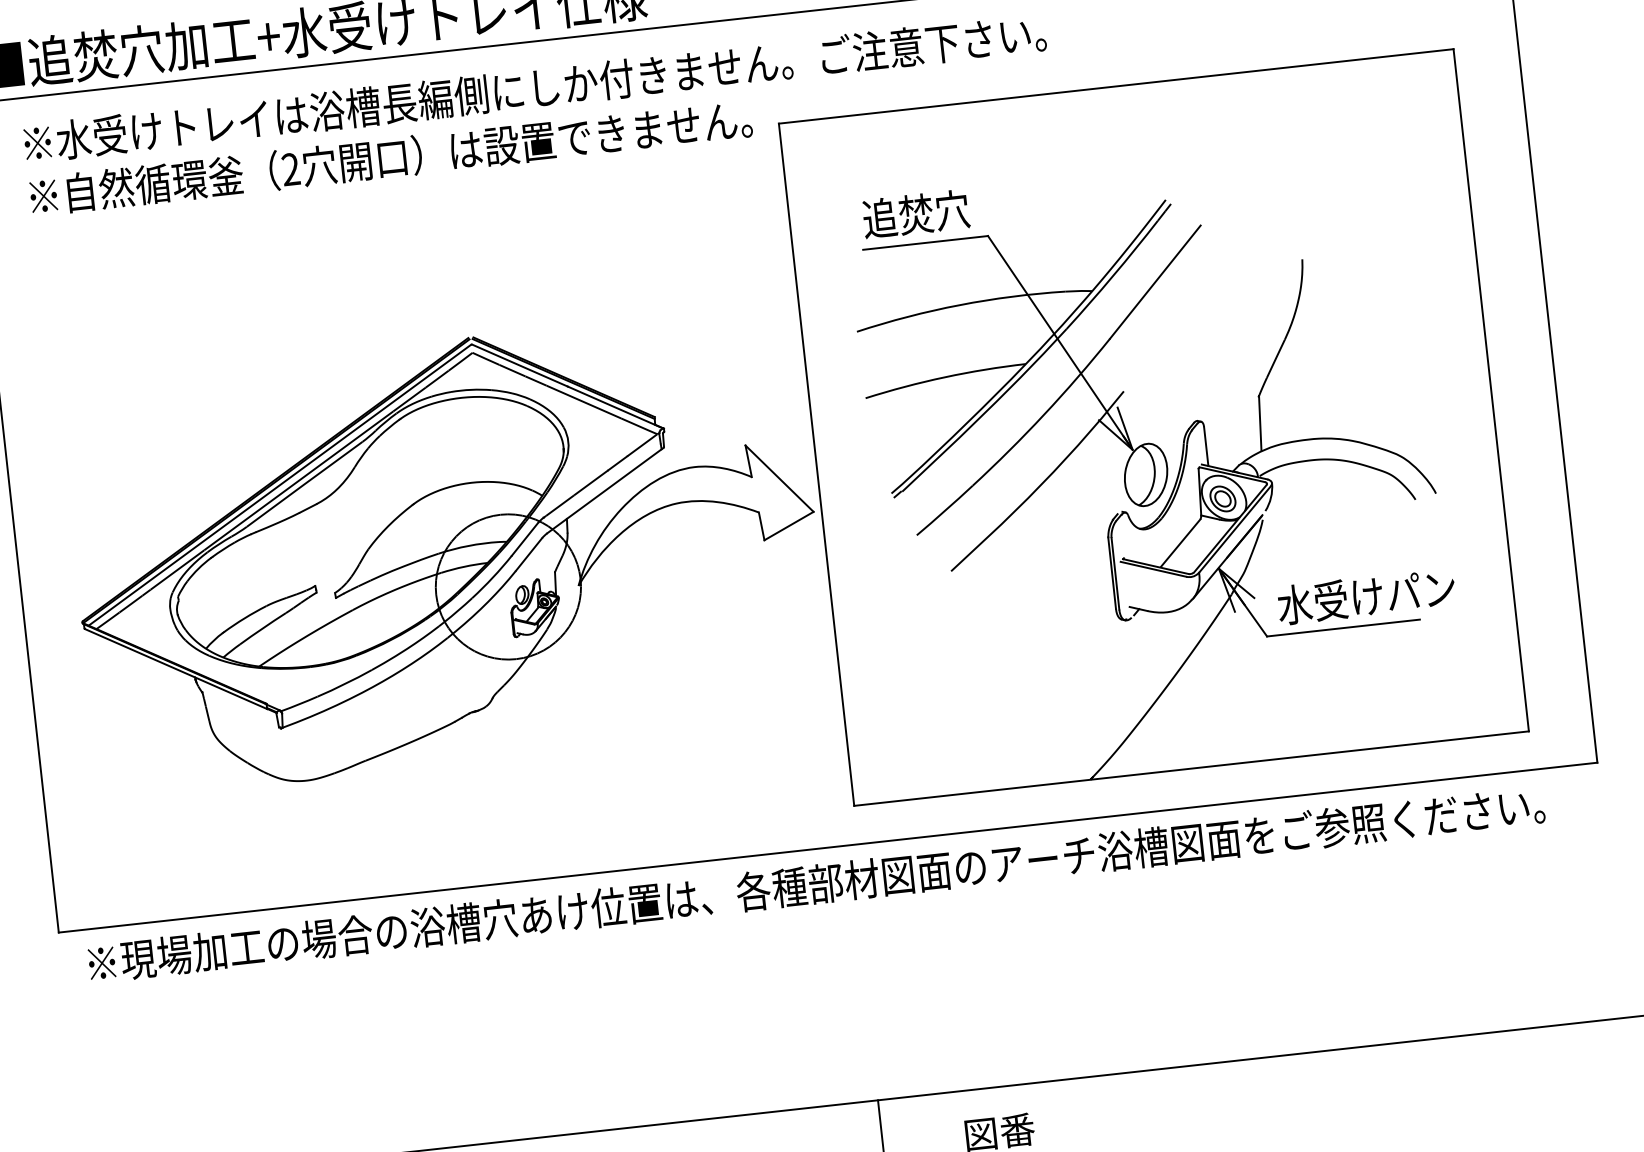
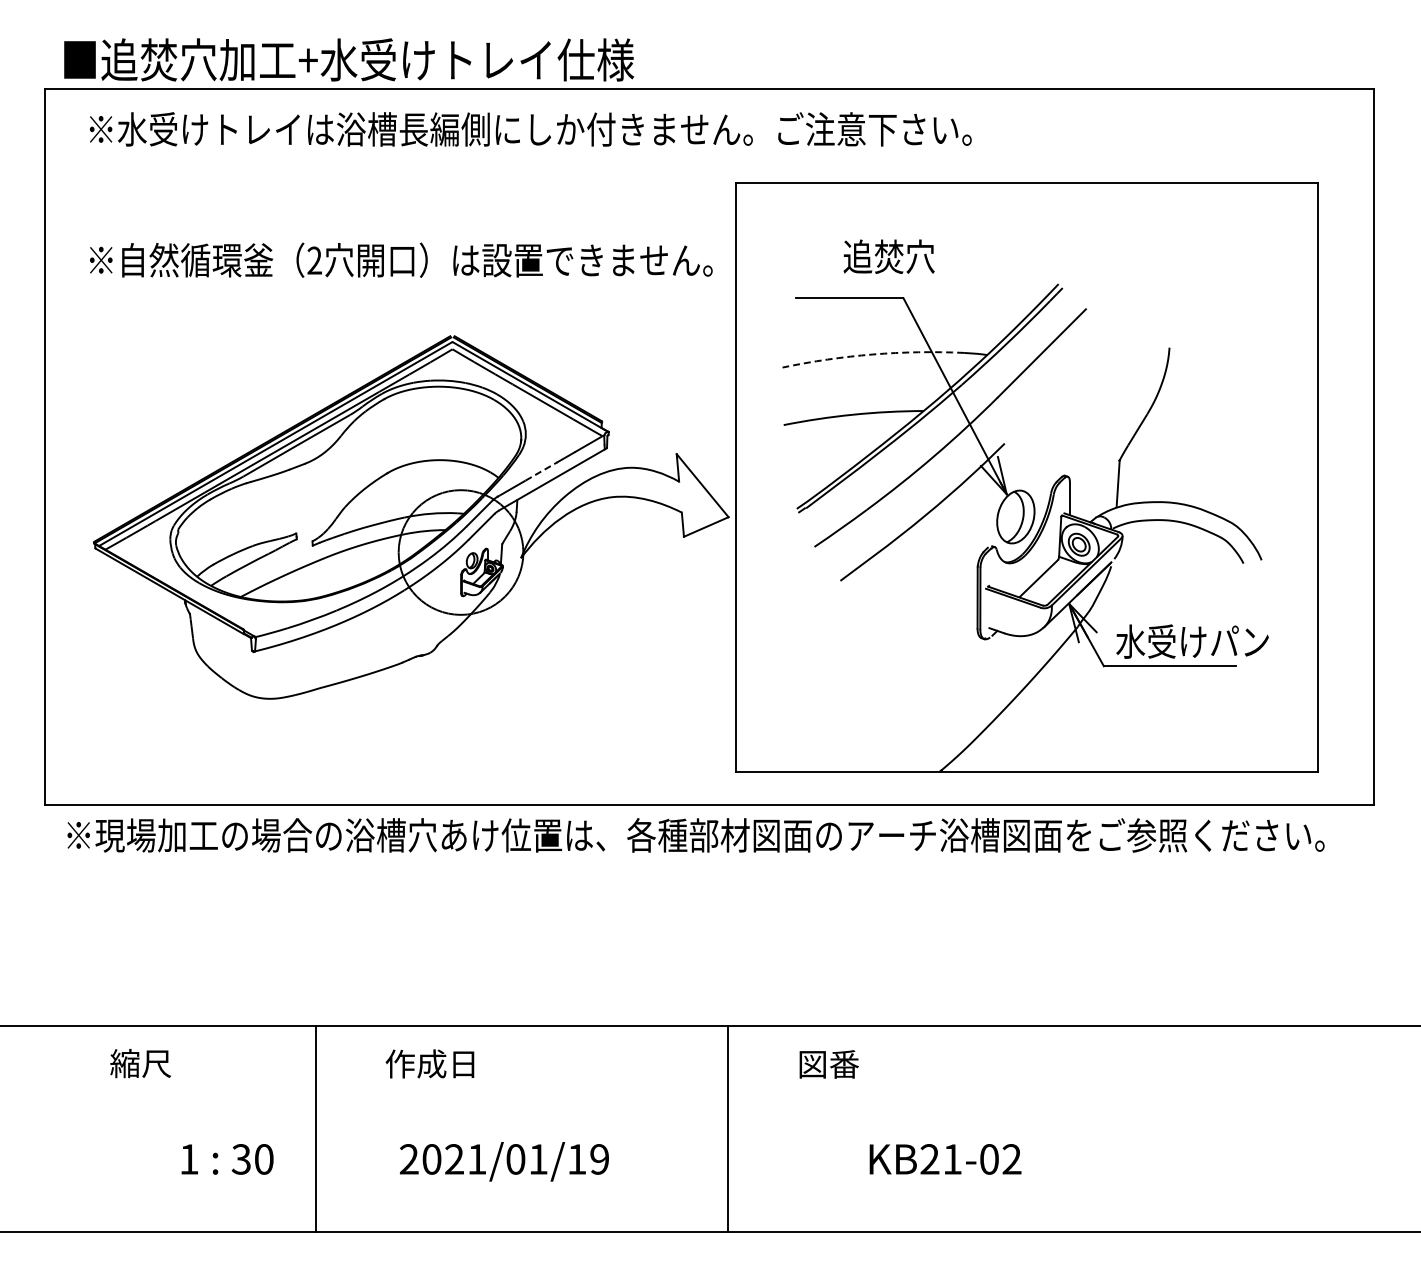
text: (391, 157) -> (401, 259), moved
text: (915, 213) -> (888, 256), moved
arc: (959, 305) -> (872, 354), solid -> dashed
line: (591, 482) -> (541, 471), solid -> dashed

